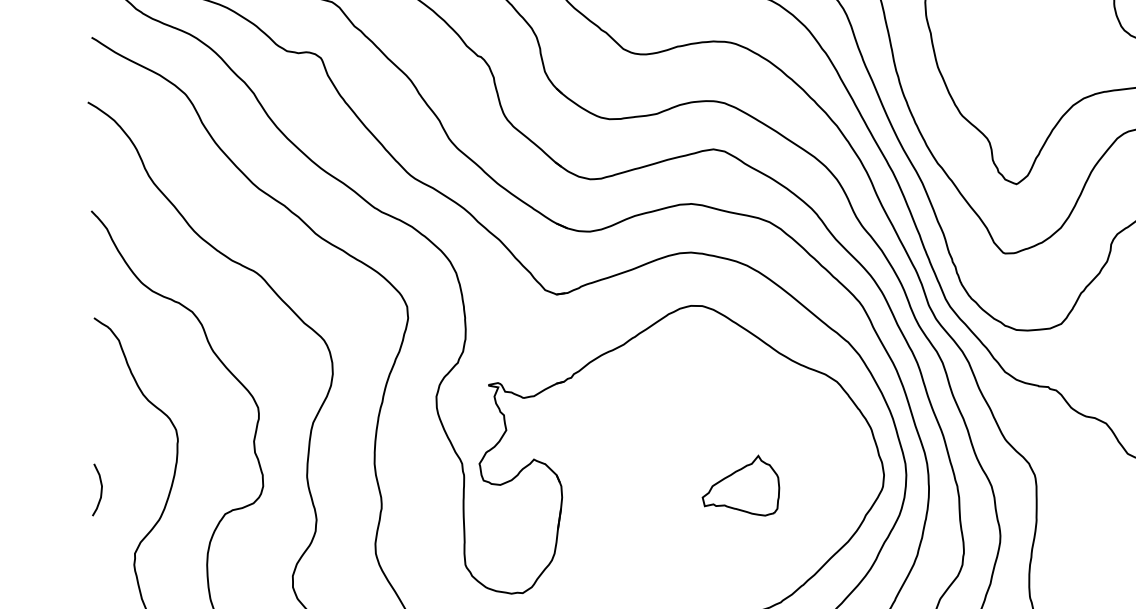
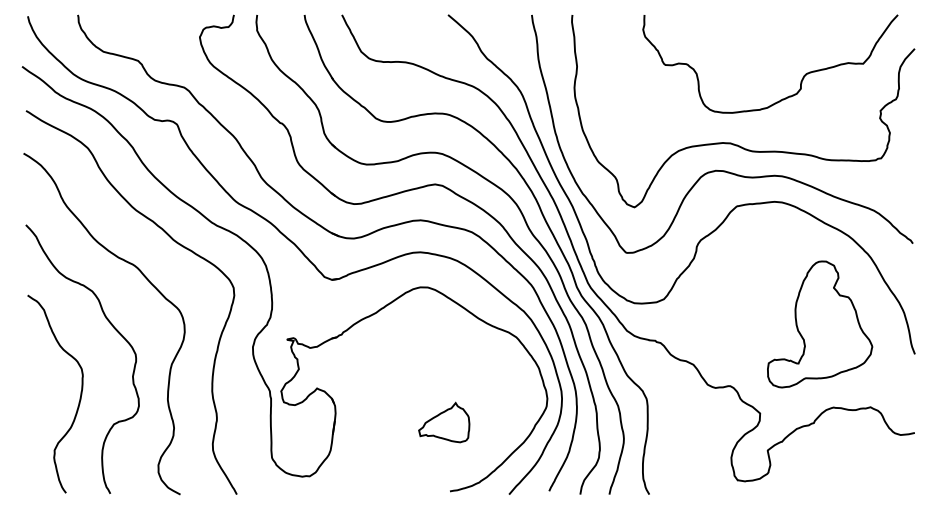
part: (741, 485) -> (444, 422), moved
curve: (99, 490) -> (31, 408), removed

